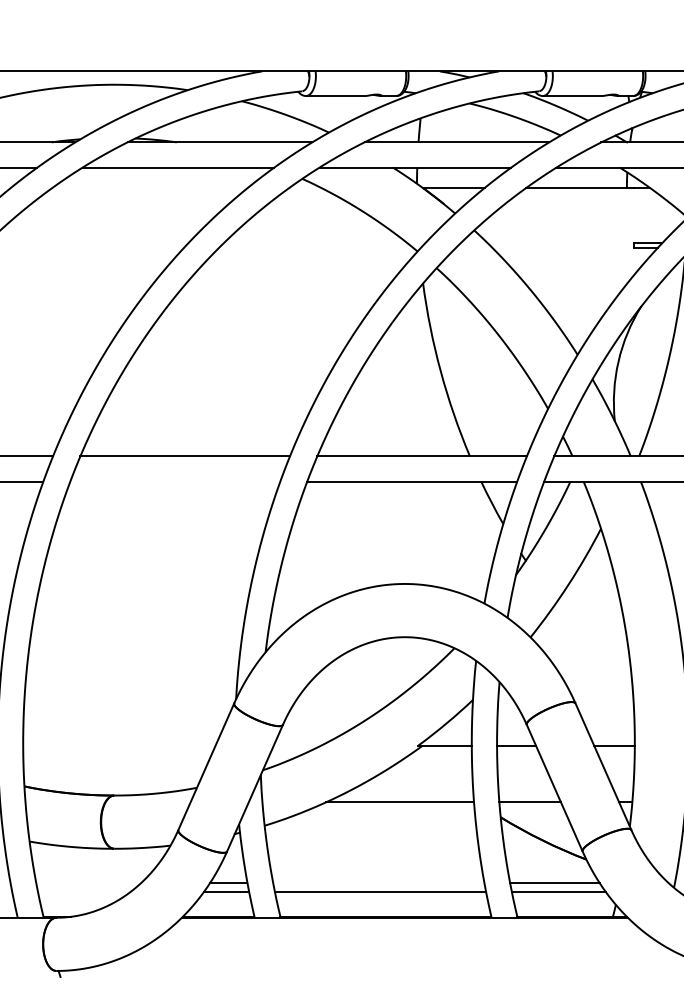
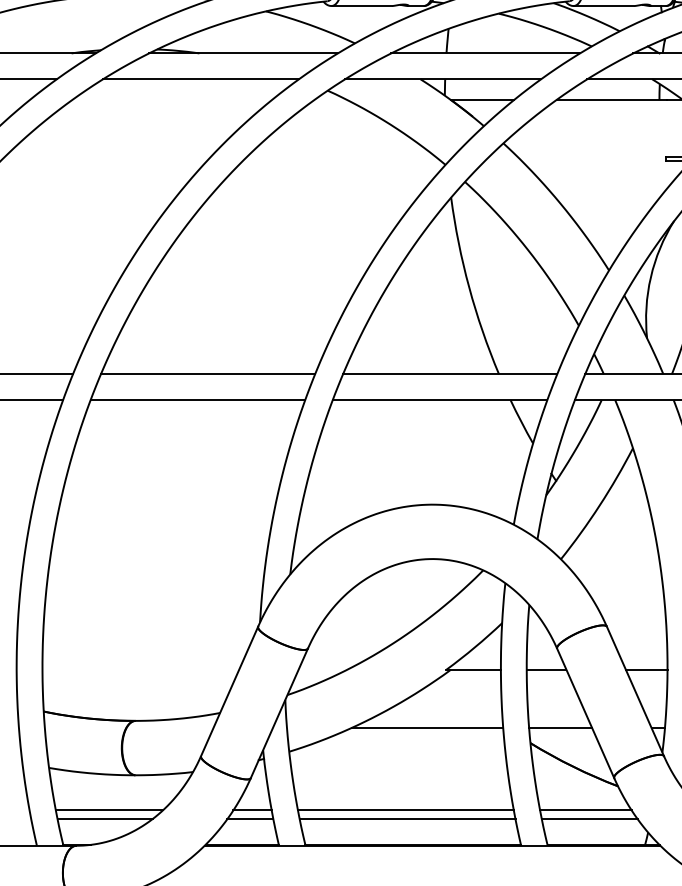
line: (175, 481) -> (198, 399), added
line: (88, 882) -> (109, 809), added
line: (378, 882) -> (405, 809), added
line: (83, 891) -> (104, 818), added

